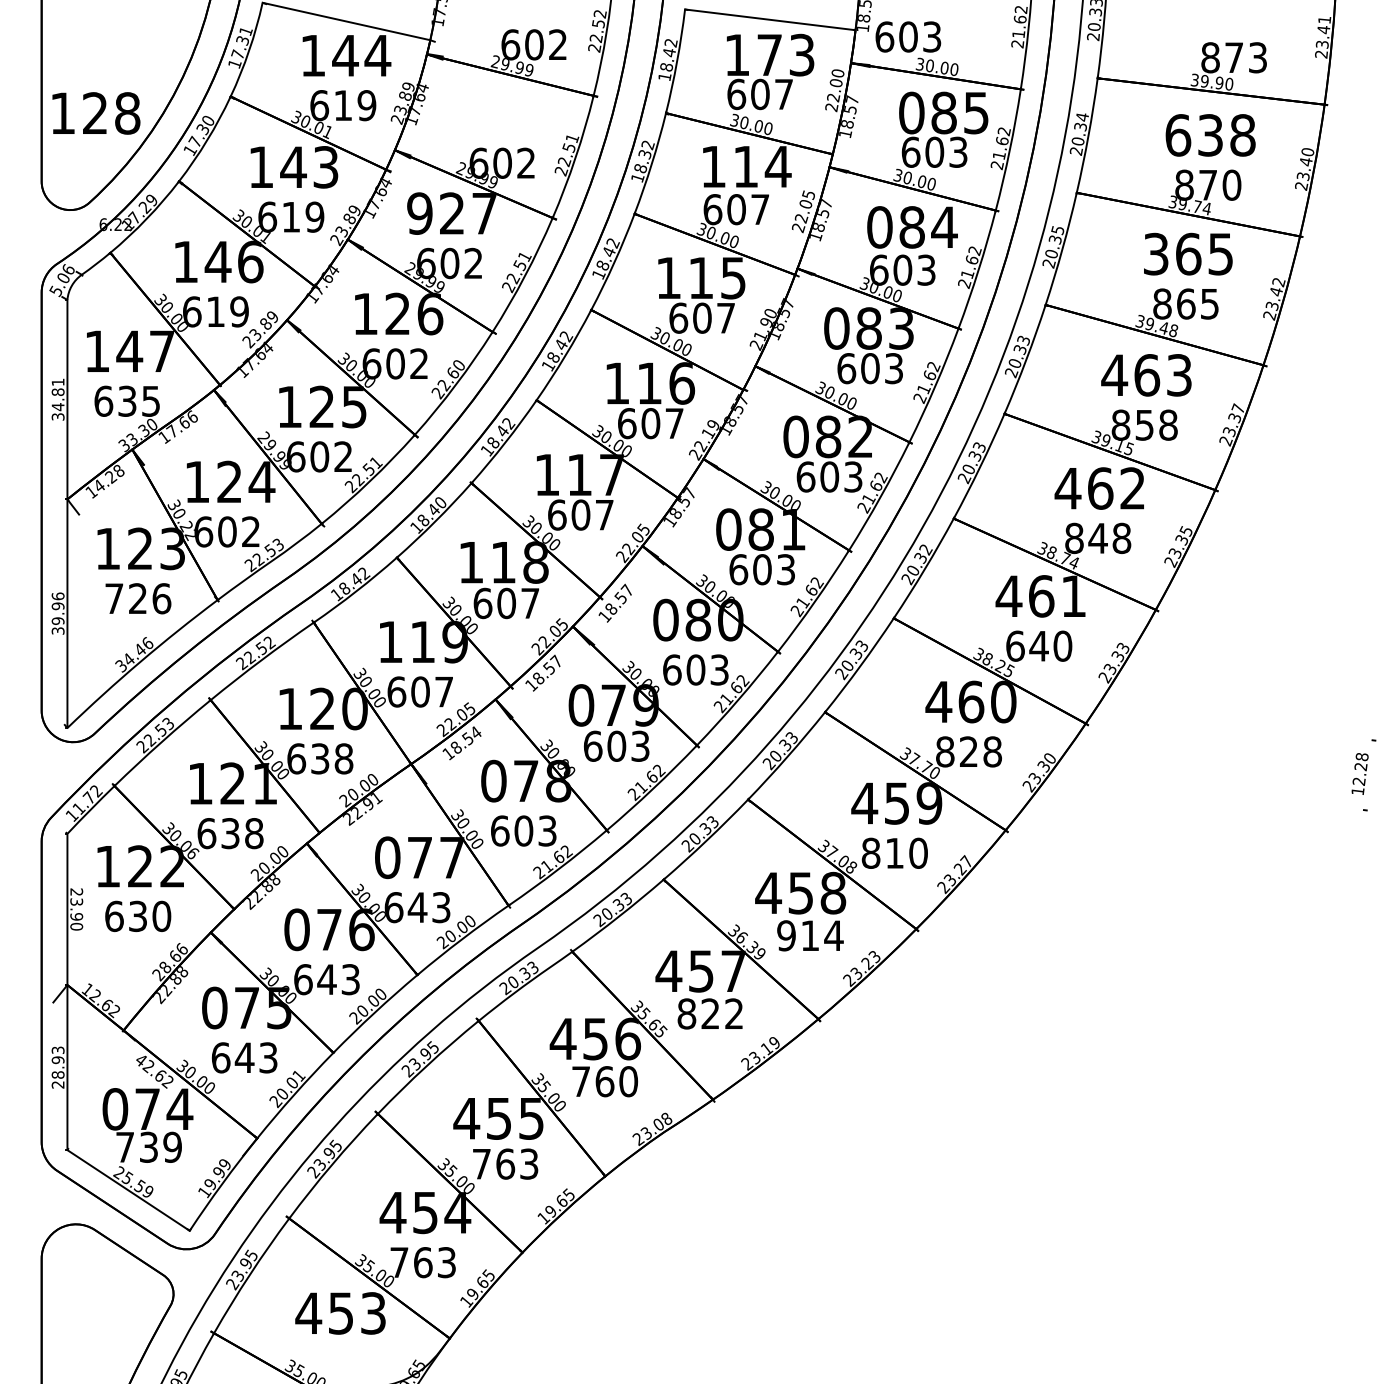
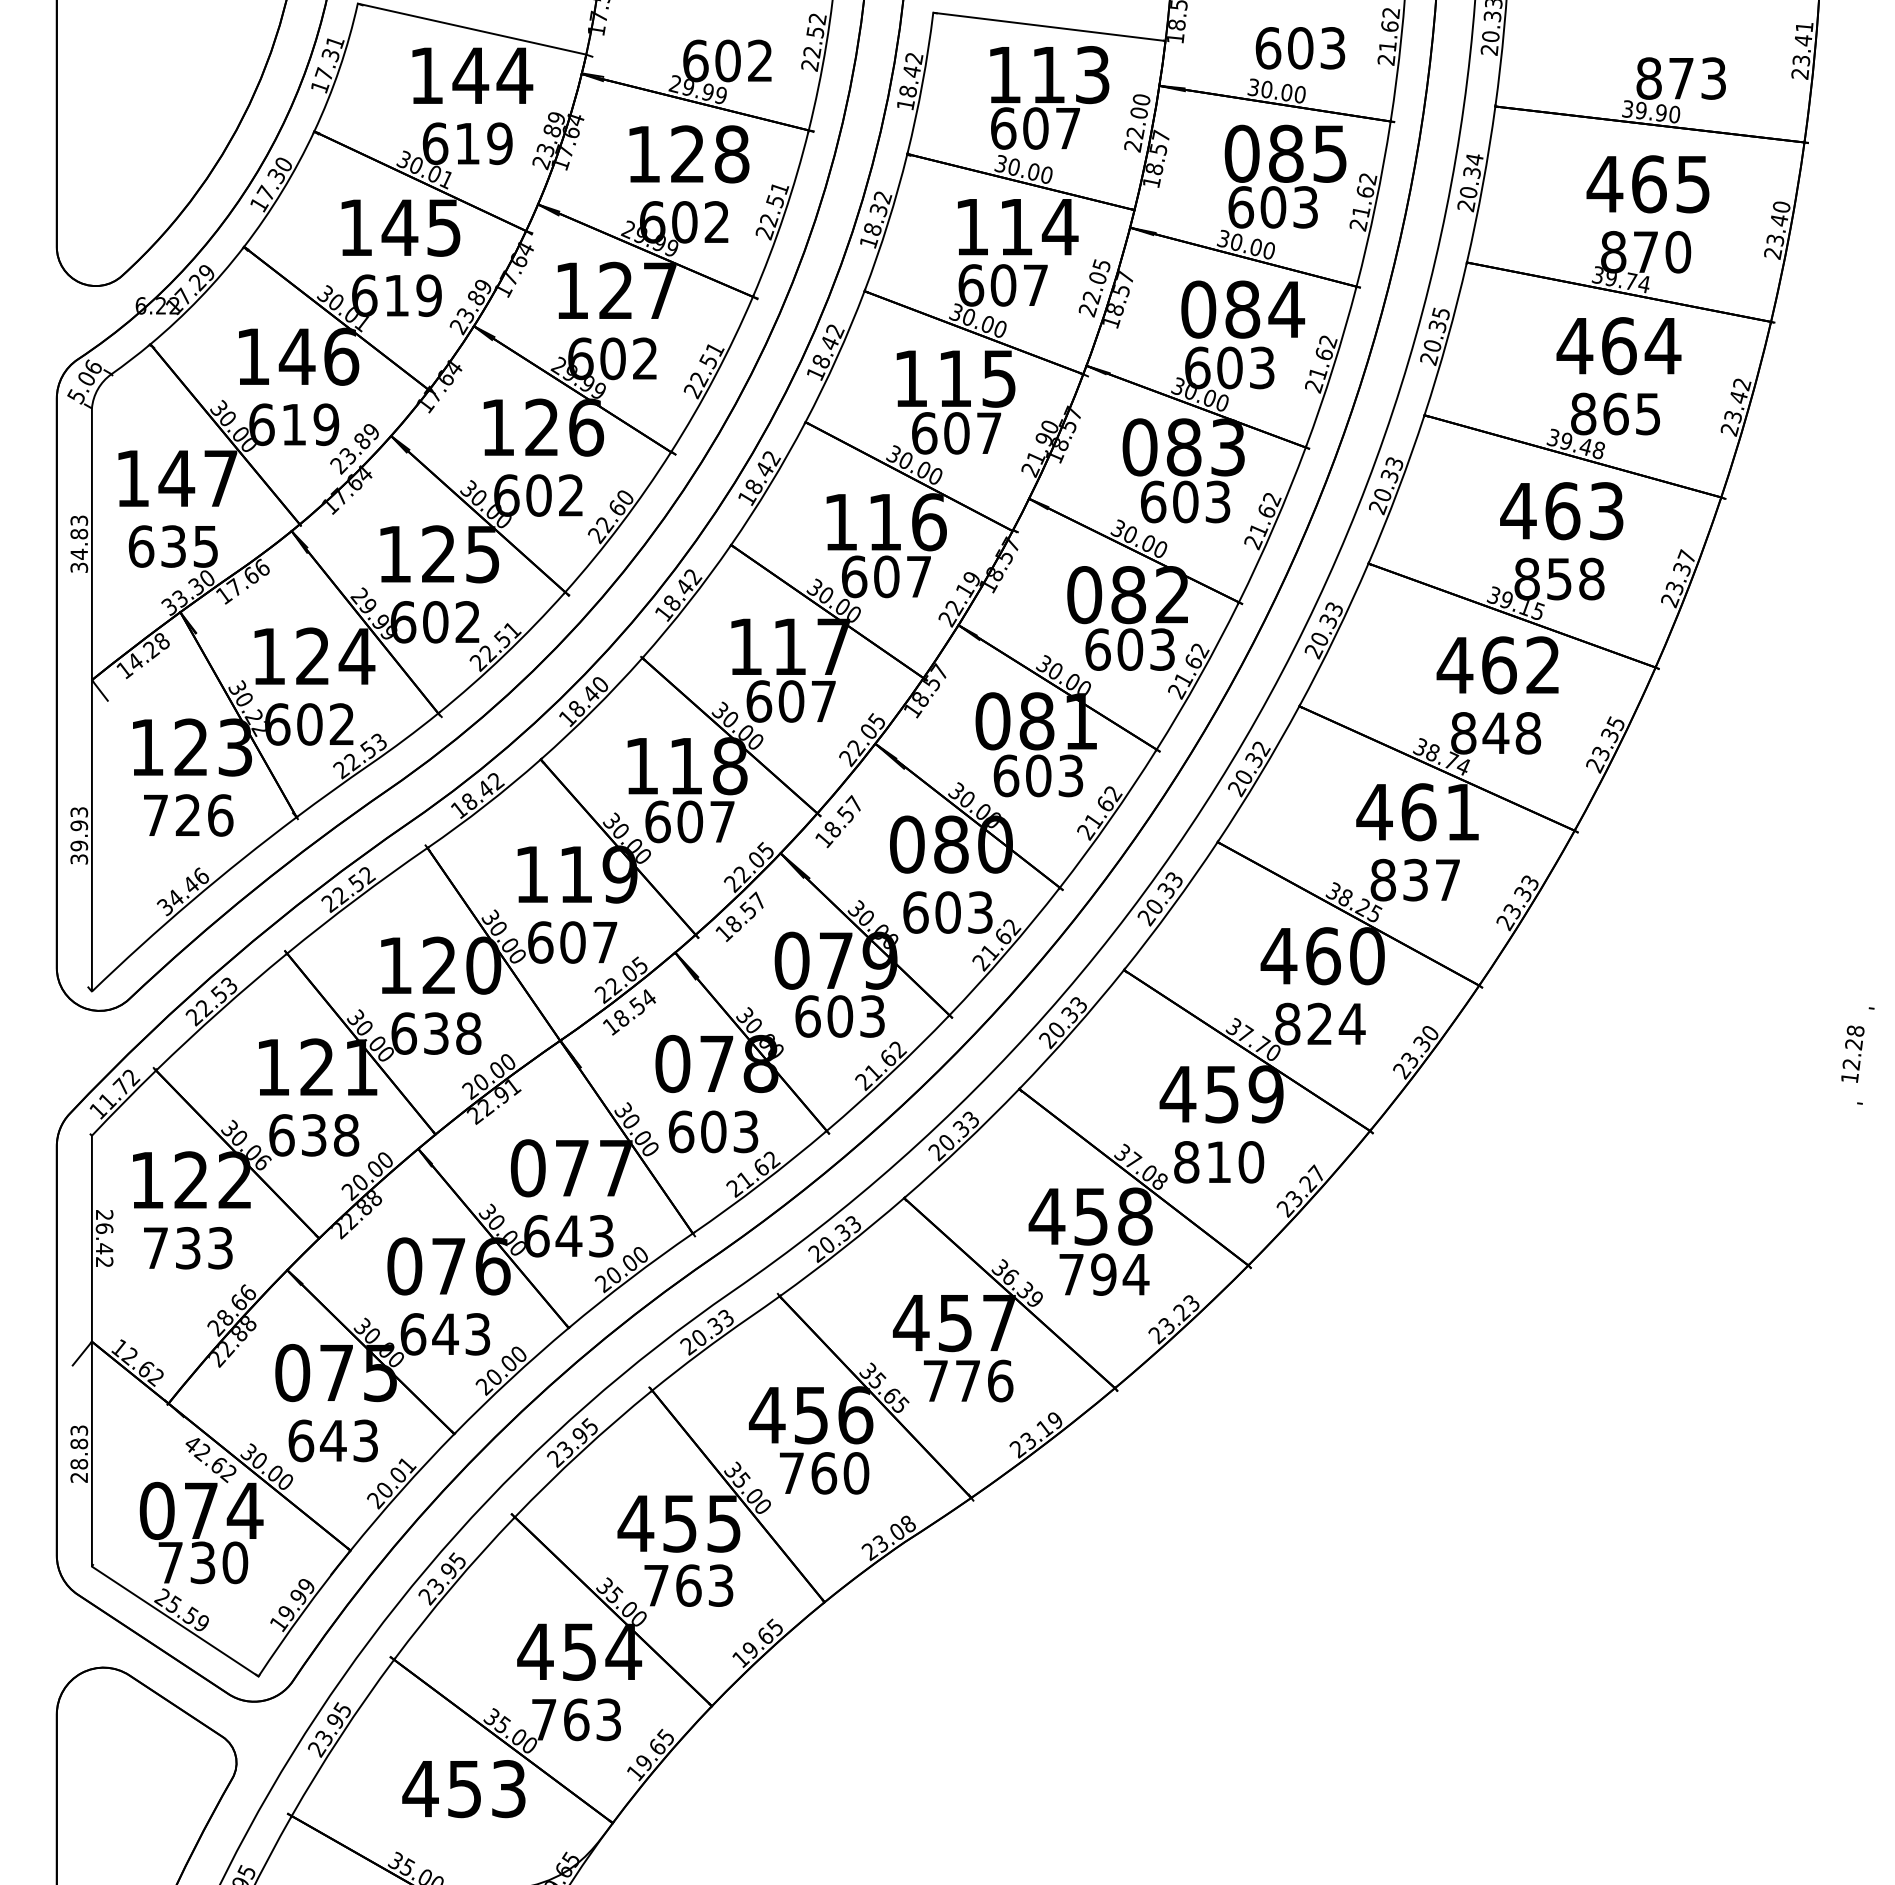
text: (908, 37) -> (1300, 48), moved
text: (769, 54) -> (1048, 74), 173 -> 113
text: (96, 113) -> (689, 154), moved
text: (1210, 135) -> (1648, 184), 638 -> 465
text: (325, 167) -> (443, 227), 143 -> 145
text: (419, 213) -> (571, 290), 927 -> 127
text: (1188, 254) -> (1618, 346), 365 -> 464
text: (58, 382) -> (79, 520), 34.81 -> 34.83
text: (58, 596) -> (79, 812), 39.96 -> 39.93
text: (1039, 645) -> (1415, 879), 640 -> 837
text: (992, 751) -> (1351, 1023), 828 -> 824
text: (76, 914) -> (104, 1245), 23.90 -> 26.42
text: (138, 916) -> (188, 1248), 630 -> 733
text: (798, 935) -> (1087, 1274), 914 -> 794
text: (710, 1013) -> (968, 1380), 822 -> 776
text: (58, 1059) -> (79, 1443), 28.93 -> 28.83
text: (172, 1147) -> (235, 1562), 739 -> 730

